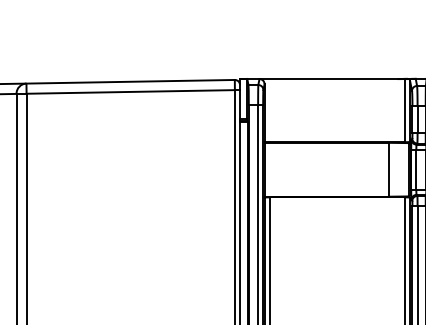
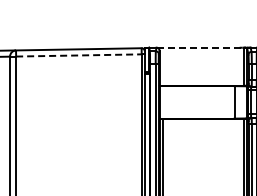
line: (332, 78) -> (200, 47), solid -> dashed
line: (130, 91) -> (78, 55), solid -> dashed

